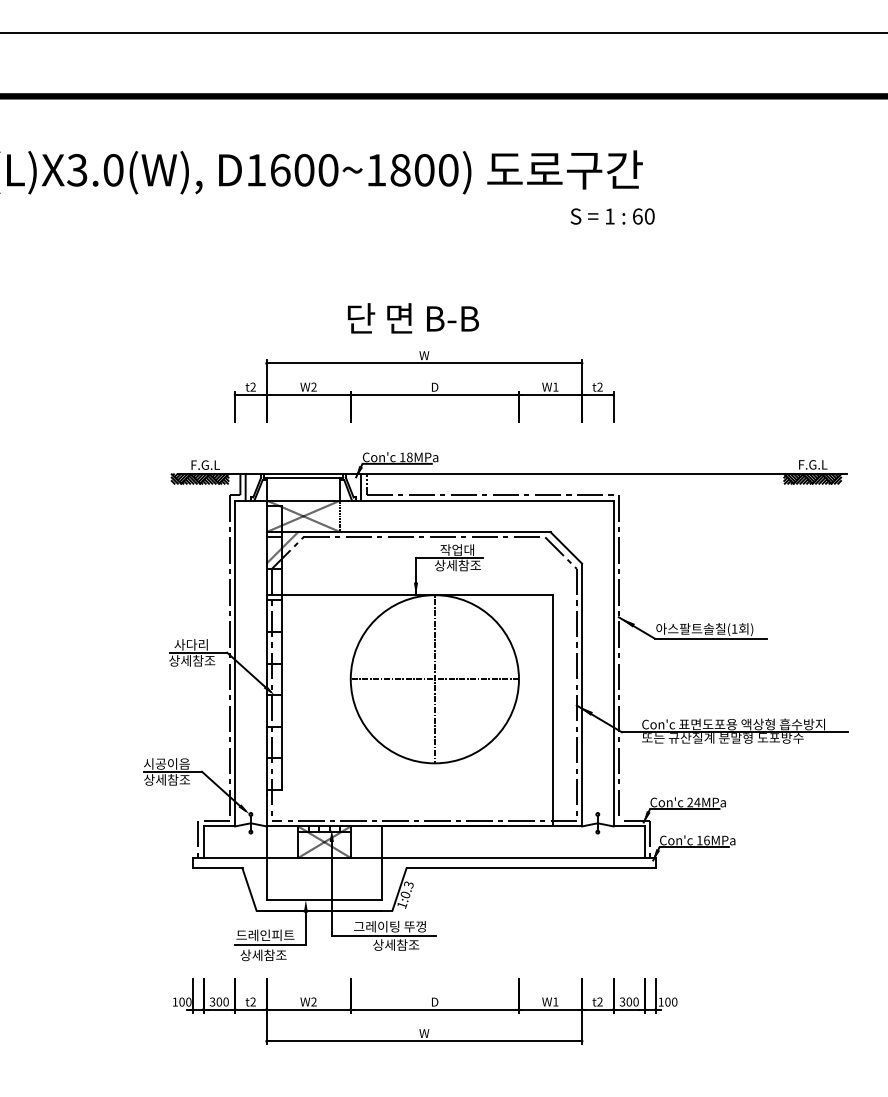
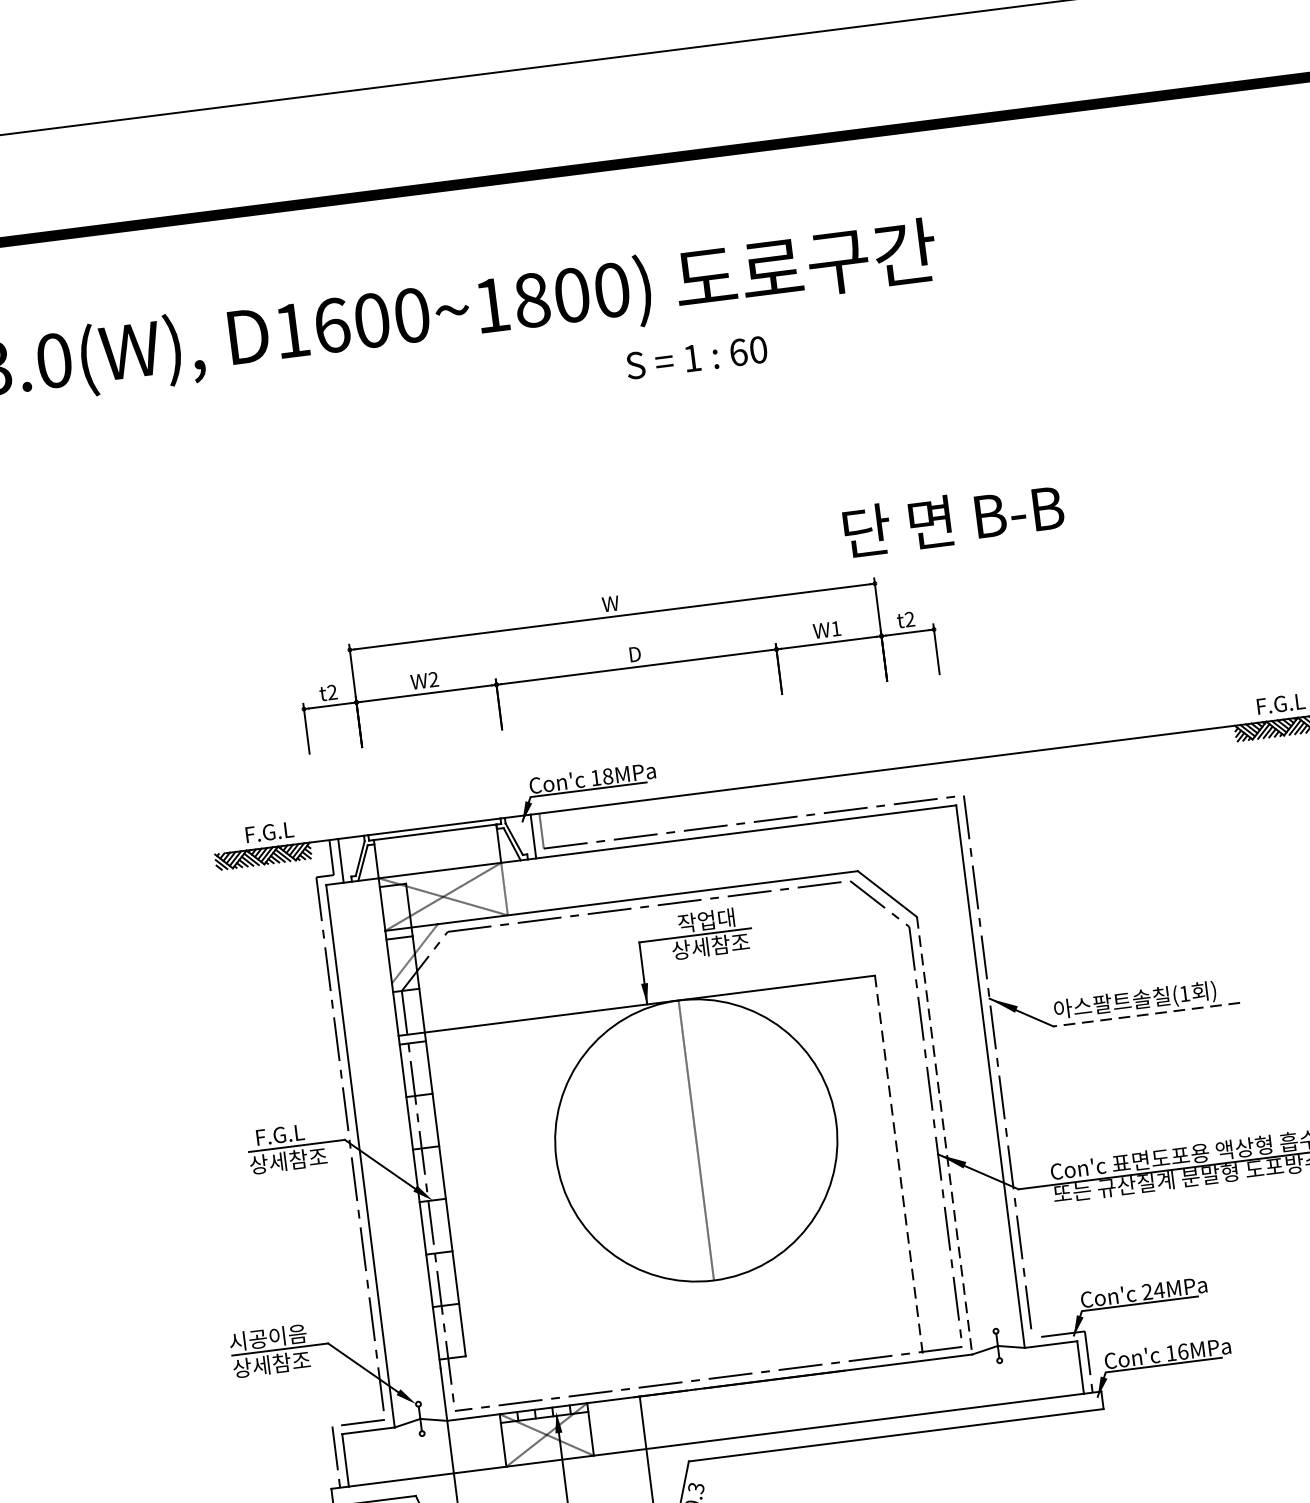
text: (612, 216) -> (696, 357), moved
text: (413, 318) -> (953, 519), moved
line: (710, 638) -> (1146, 1014), solid -> dashed
text: (190, 644) -> (282, 1133), 사다리 -> F.G.L
line: (434, 679) -> (695, 1140), removed
line: (582, 695) -> (945, 1136), solid -> dashed
line: (552, 710) -> (898, 1167), solid -> dashed

